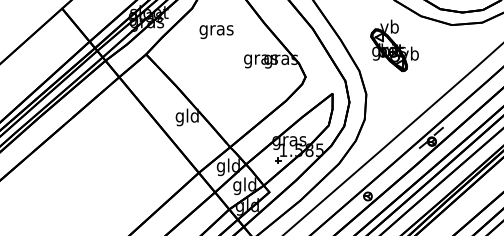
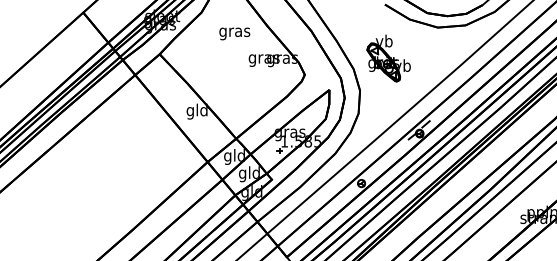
text: (216, 31) -> (234, 33), moved
part: (394, 45) -> (388, 58), moved

